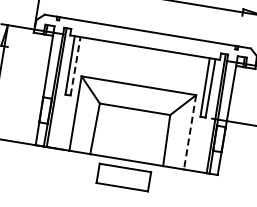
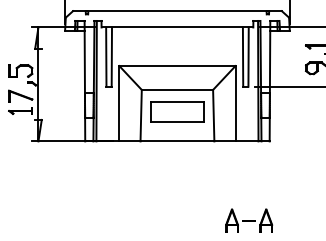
line: (75, 66) -> (111, 57), dashed -> solid
line: (190, 132) -> (235, 103), dashed -> solid
part: (124, 176) -> (177, 111), moved

